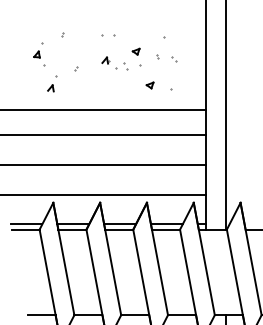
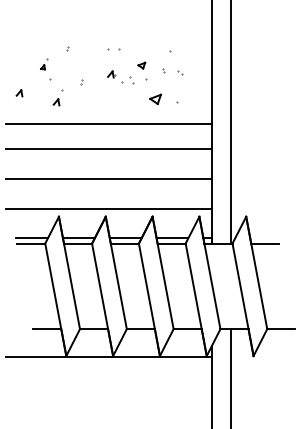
part: (37, 50) -> (43, 64), size x0.7
part: (13, 79) -> (19, 93), added
part: (149, 85) -> (155, 99), size x1.6

